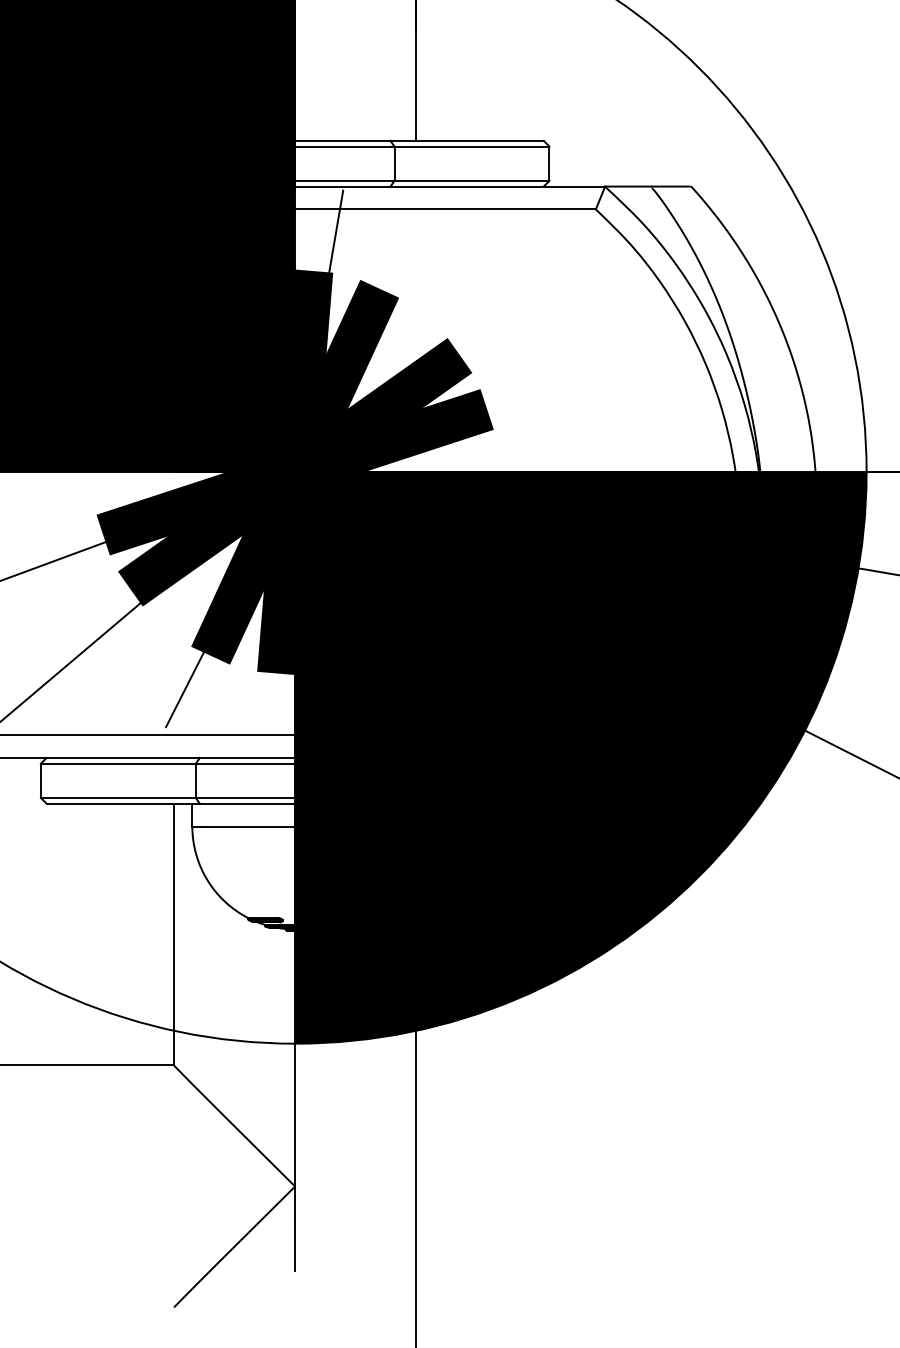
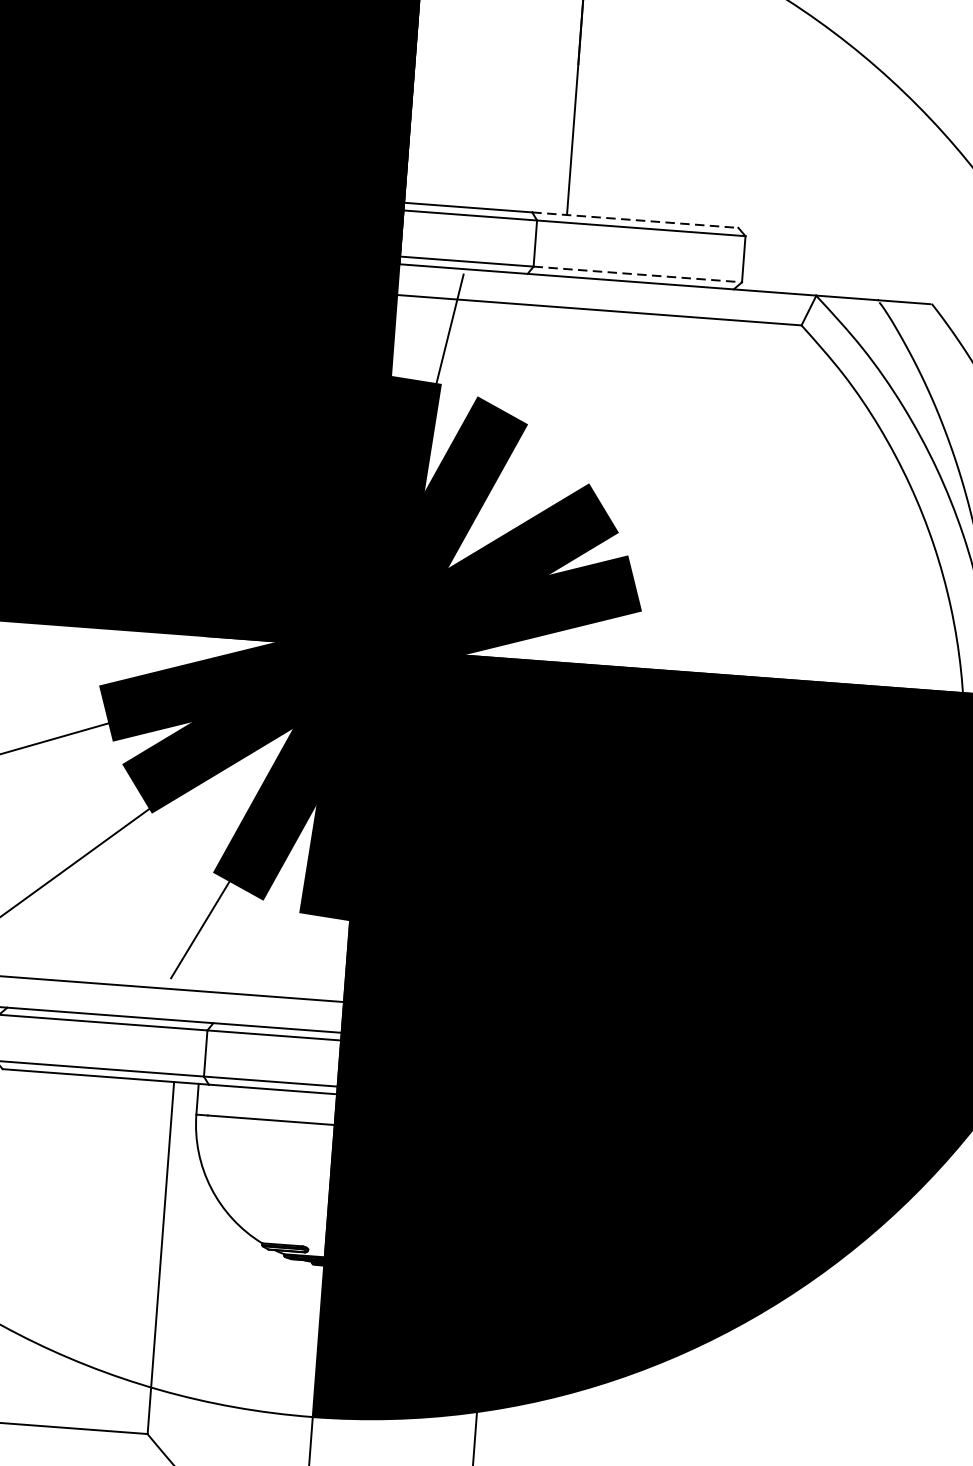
line: (467, 140) -> (635, 219), solid -> dashed
line: (472, 180) -> (638, 274), solid -> dashed

